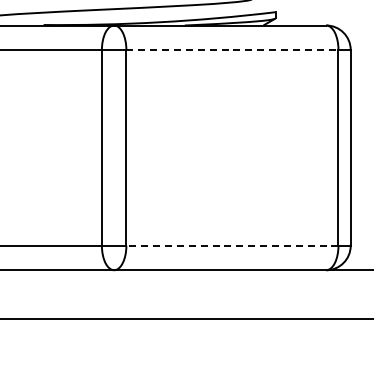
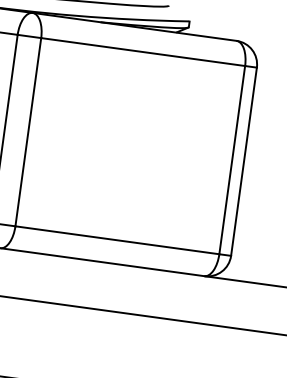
line: (232, 49) -> (143, 51), dashed -> solid
line: (231, 245) -> (116, 239), dashed -> solid

